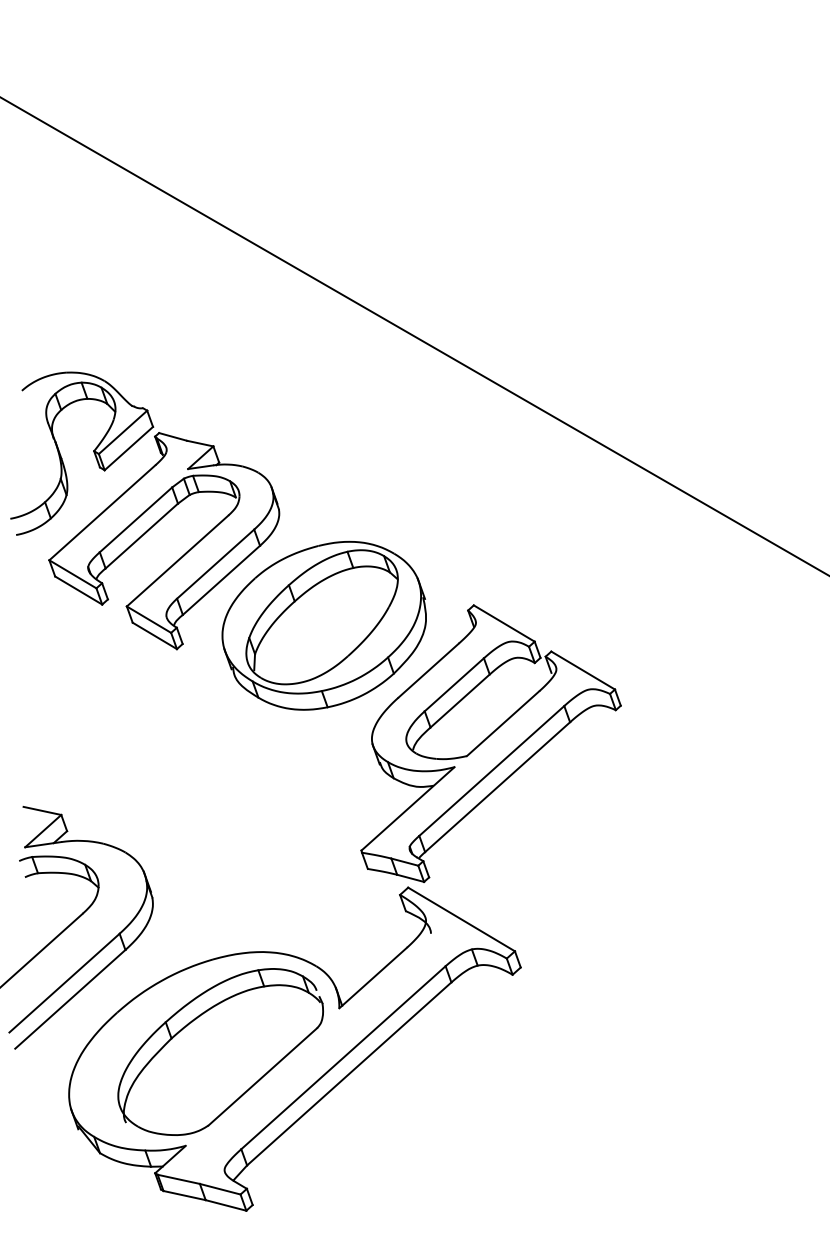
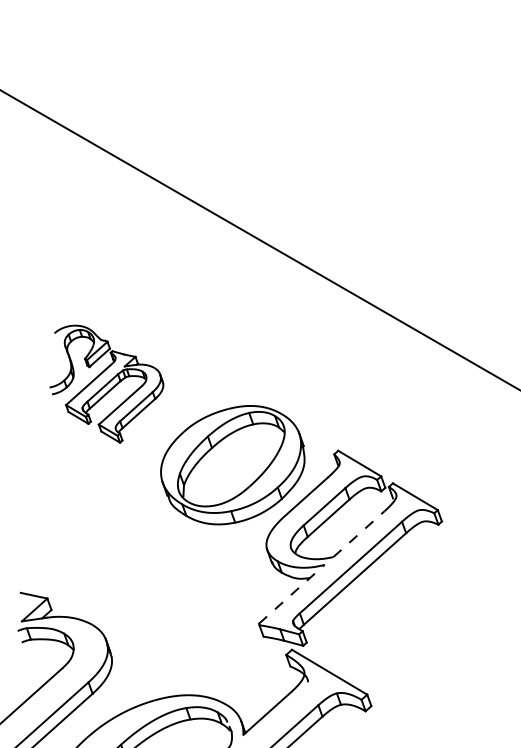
part: (145, 510) -> (106, 383), size x0.6
line: (503, 723) -> (359, 534), solid -> dashed
line: (408, 808) -> (292, 594), solid -> dashed

